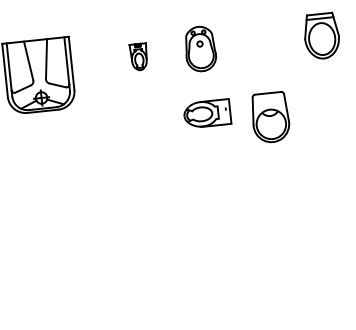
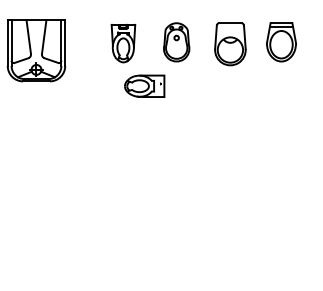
part: (139, 56) -> (123, 43), size x1.67
part: (207, 112) -> (144, 85), moved
part: (270, 117) -> (230, 44), moved

